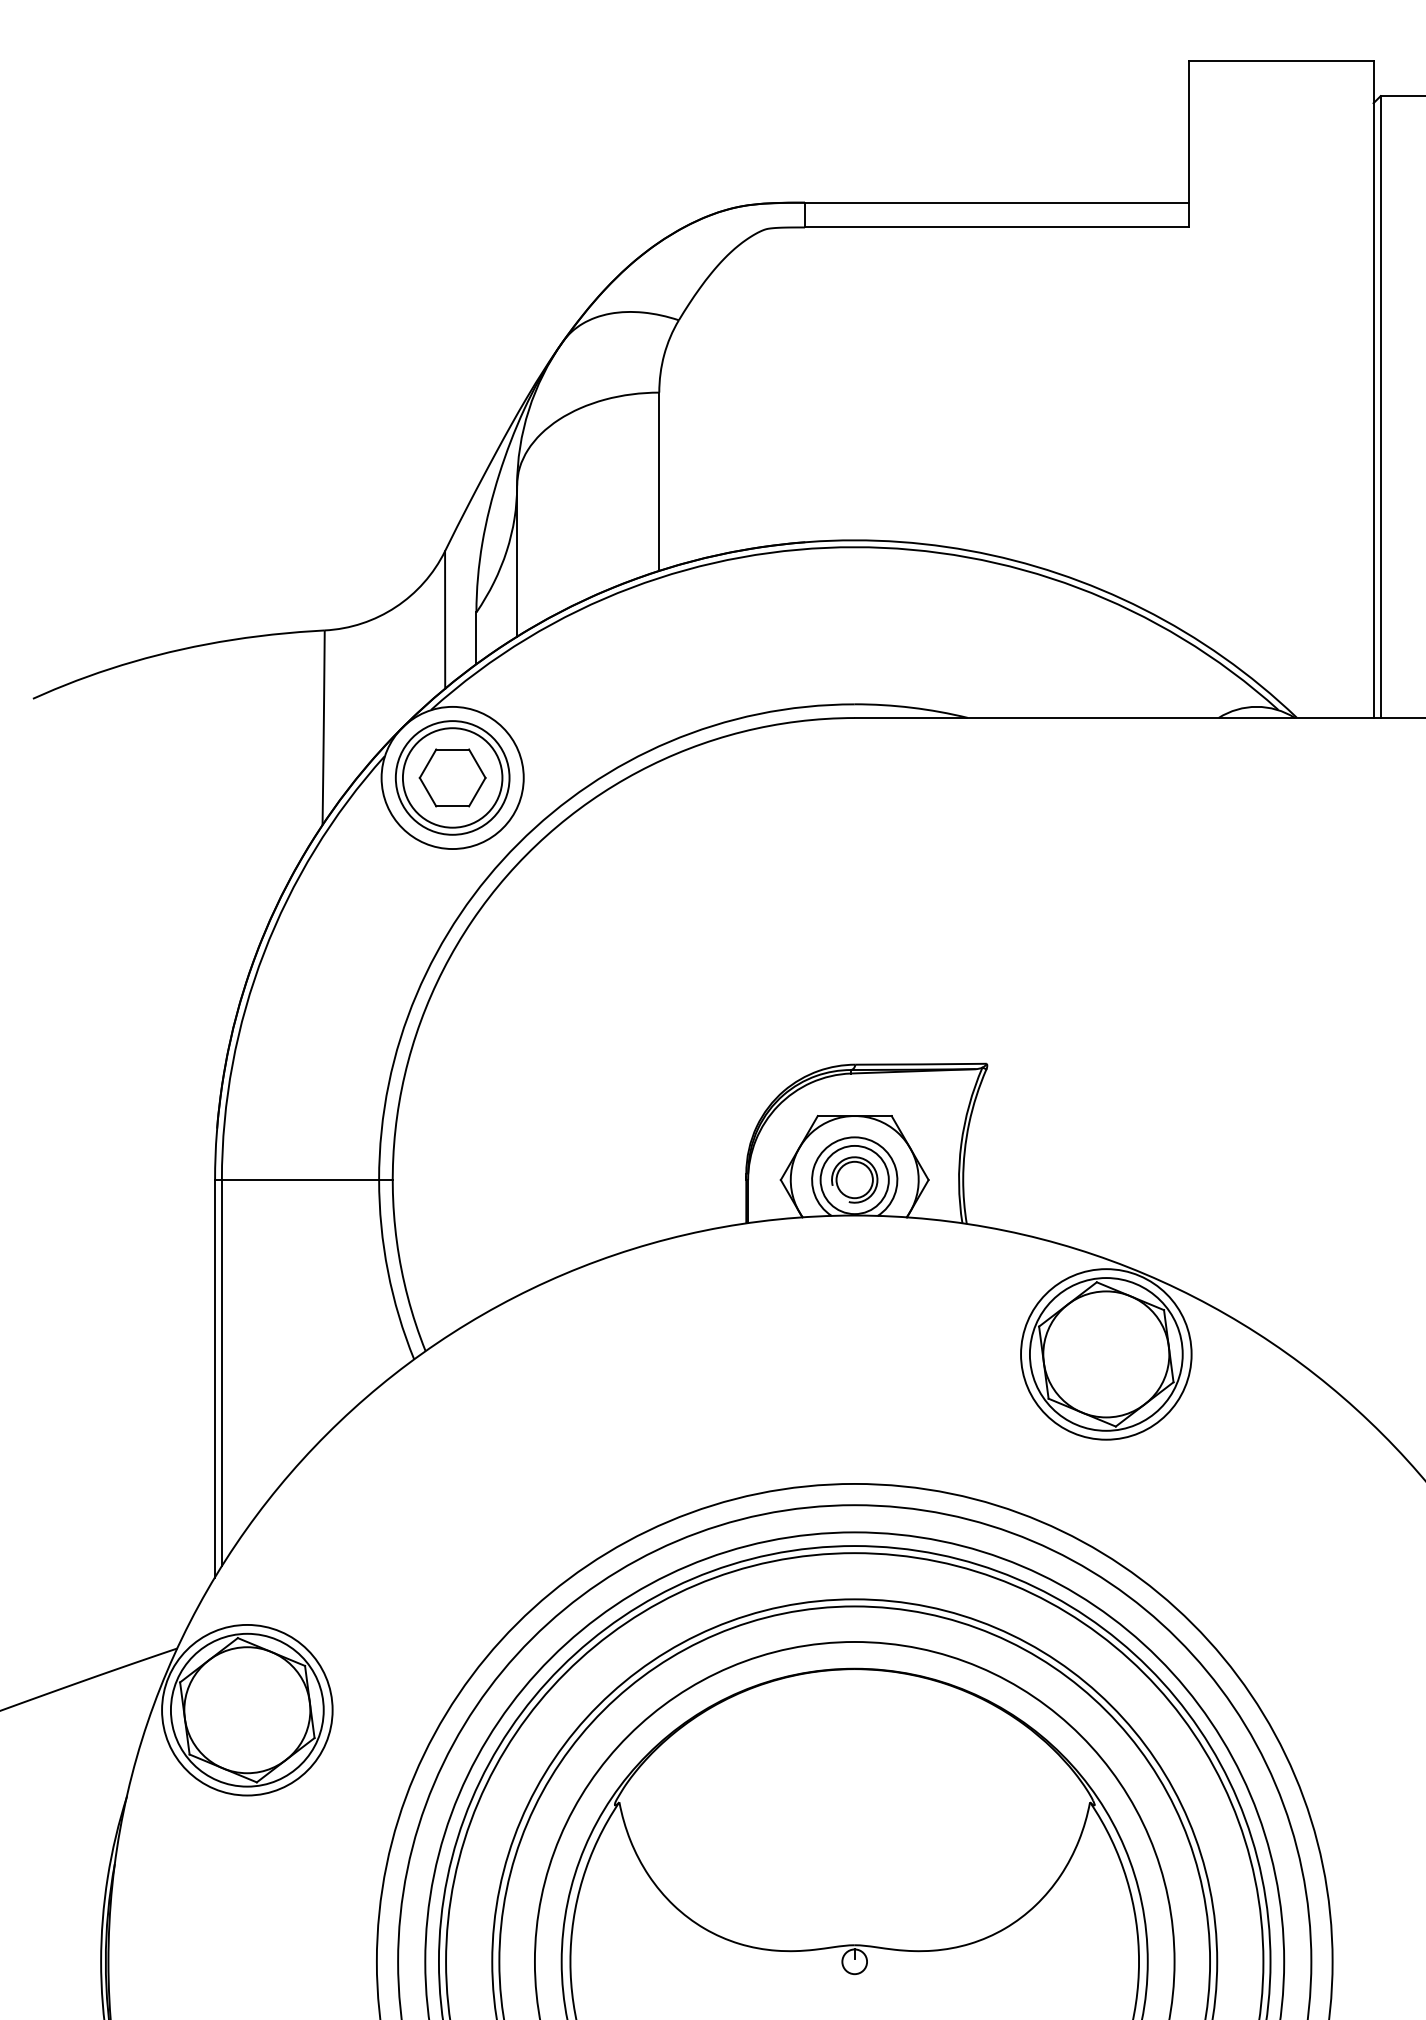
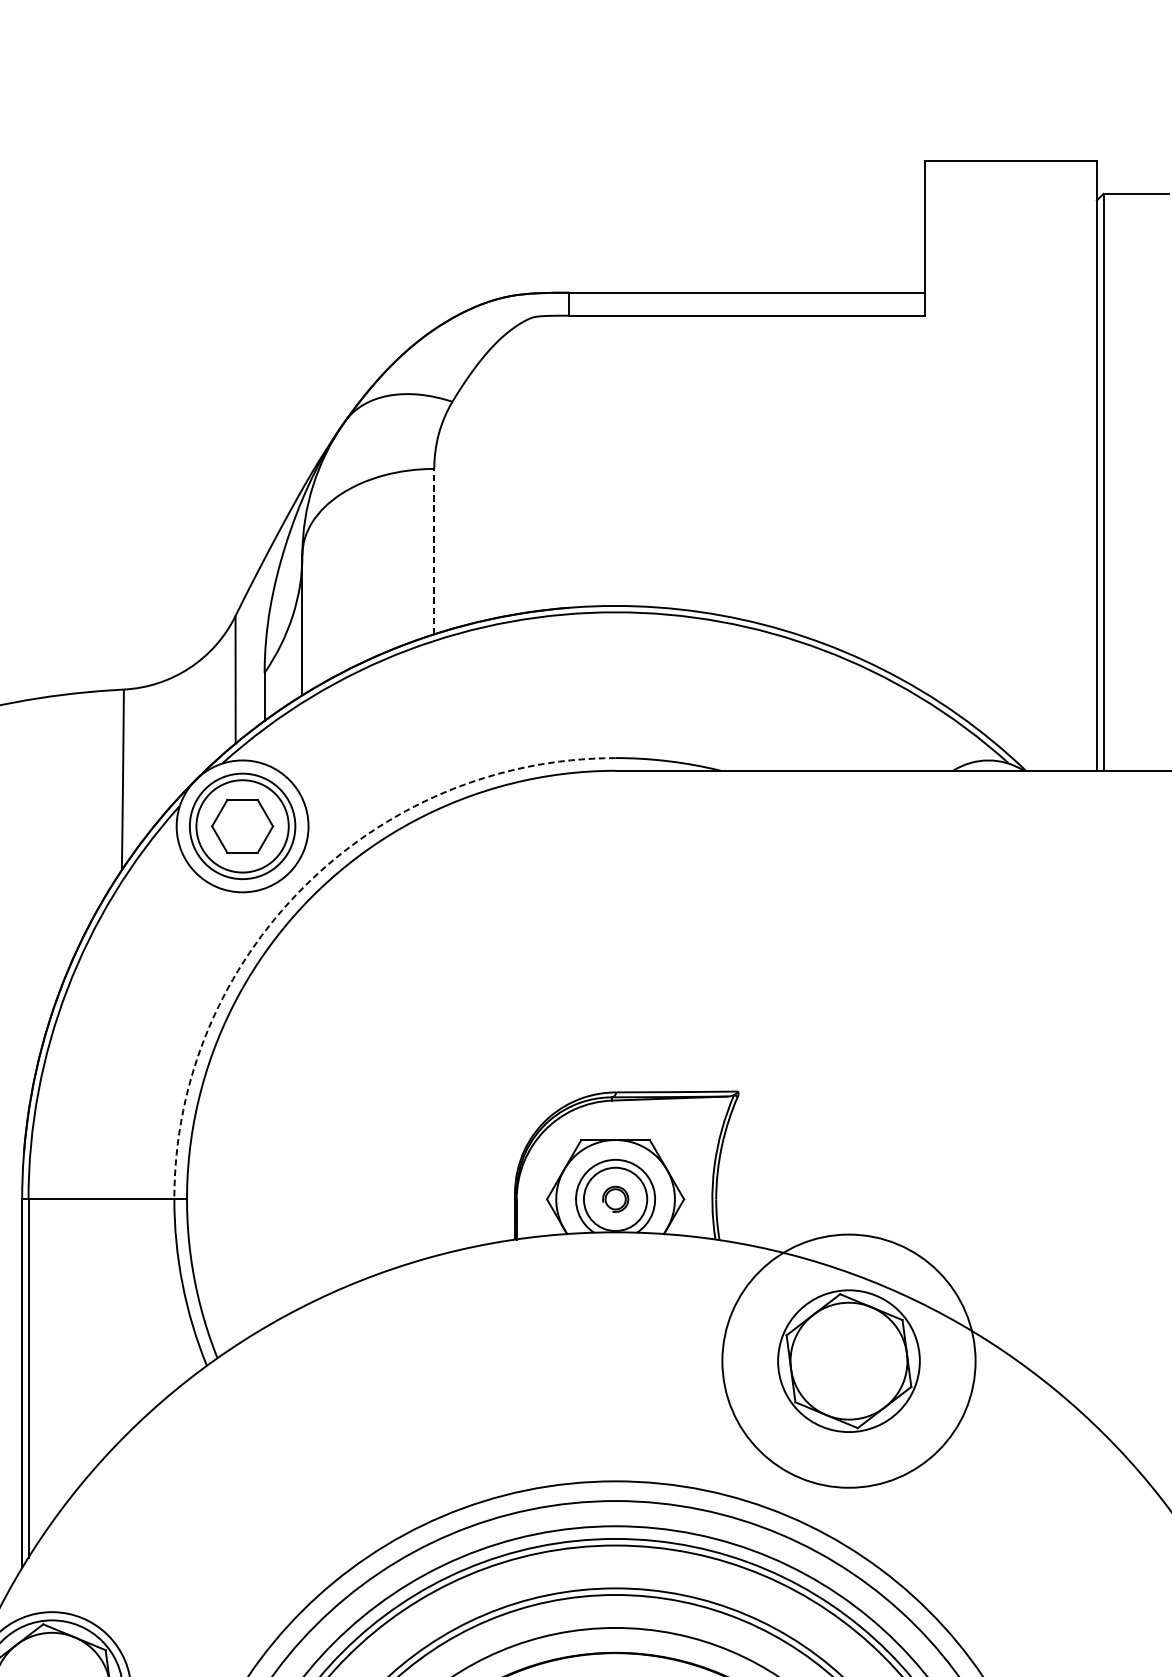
line: (659, 481) -> (434, 551), solid -> dashed
arc: (518, 843) -> (303, 887), solid -> dashed
part: (854, 1179) -> (615, 1198), size x0.6
circle: (1106, 1354) -> (849, 1361), size x1.6

